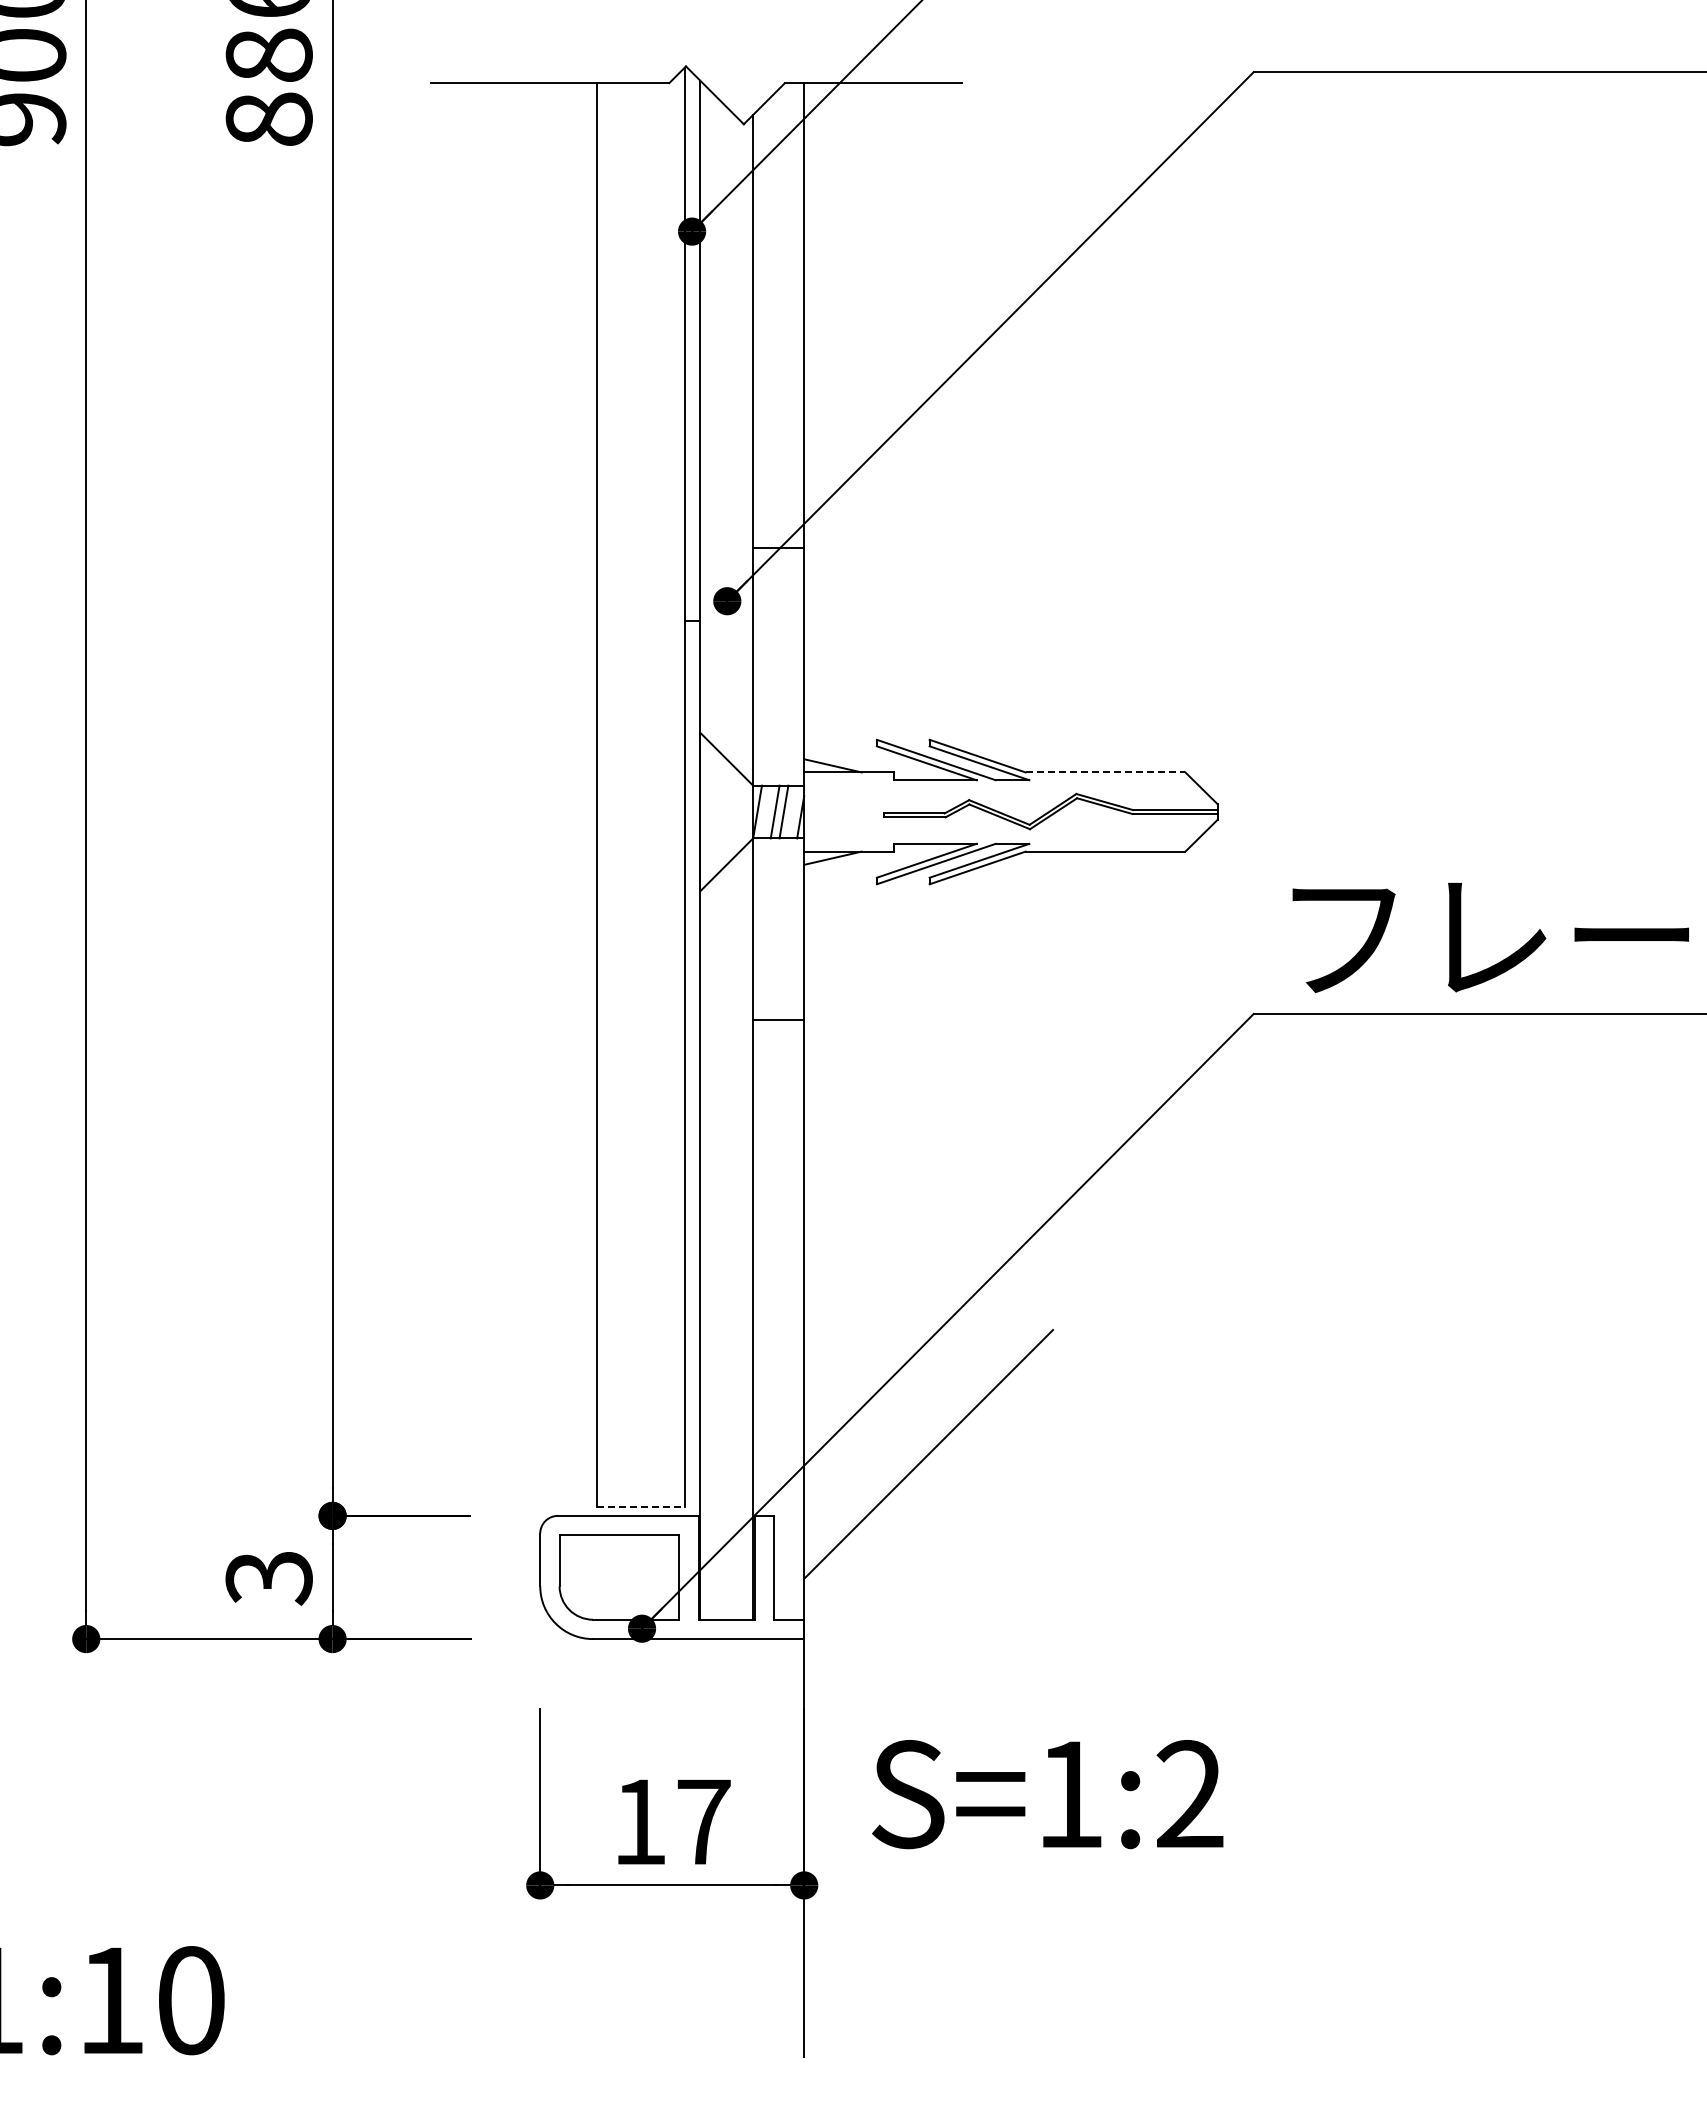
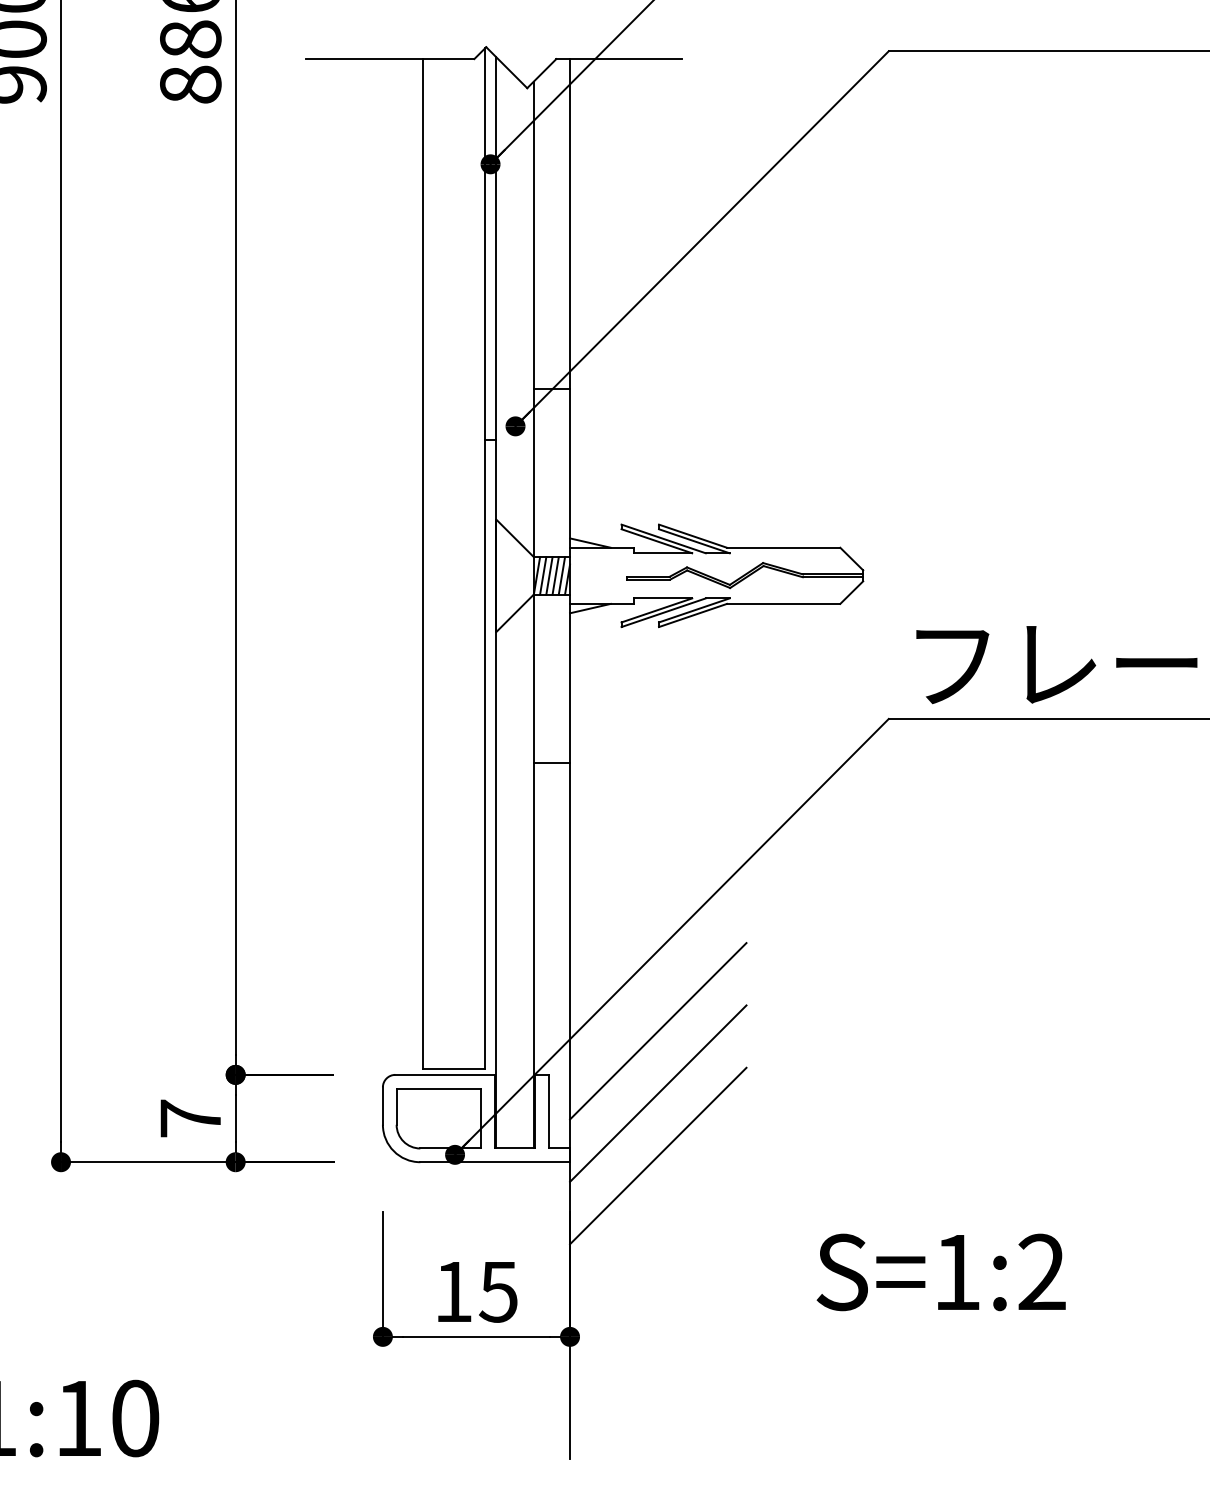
line: (1105, 772) -> (783, 547), dashed -> solid
line: (765, 811) -> (542, 575), added
line: (792, 811) -> (561, 575), added
line: (778, 1019) -> (551, 762), moved
line: (640, 1507) -> (453, 1068), dashed -> solid
line: (928, 1541) -> (658, 1093), added
text: (268, 1578) -> (190, 1119), 3 -> 7
line: (928, 1629) -> (658, 1155), added
text: (1047, 1794) -> (941, 1272), moved
text: (702, 1822) -> (497, 1292), 17 -> 15

